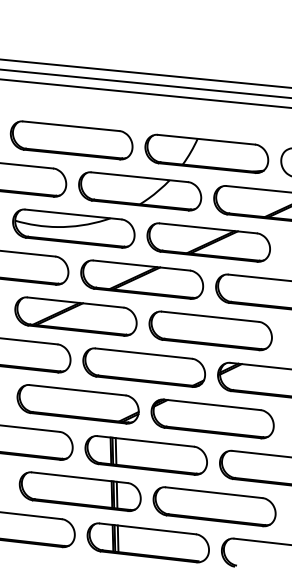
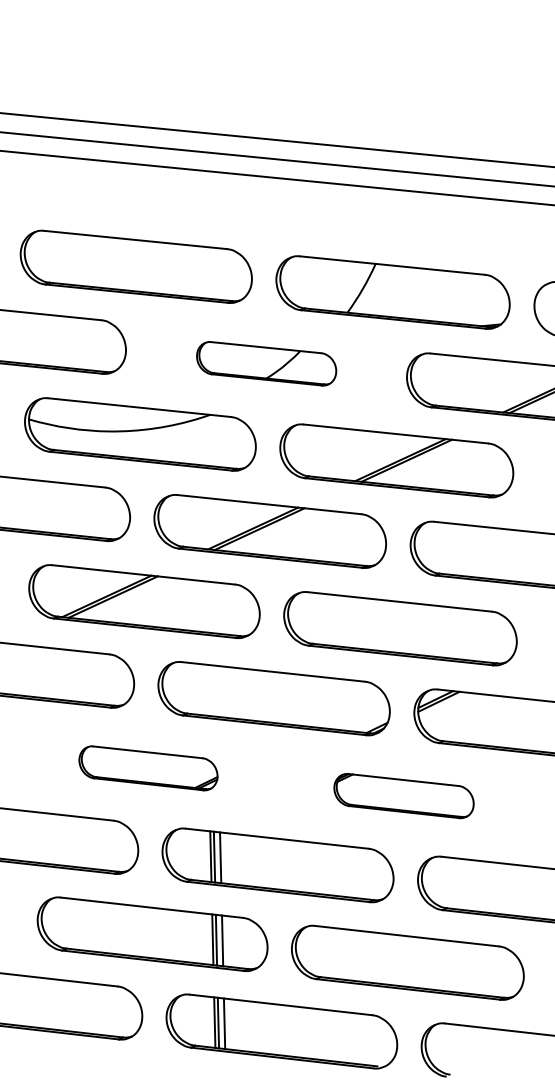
part: (140, 191) -> (267, 363), size x0.6
part: (77, 404) -> (147, 768), size x0.6
part: (212, 418) -> (403, 795), size x0.6

